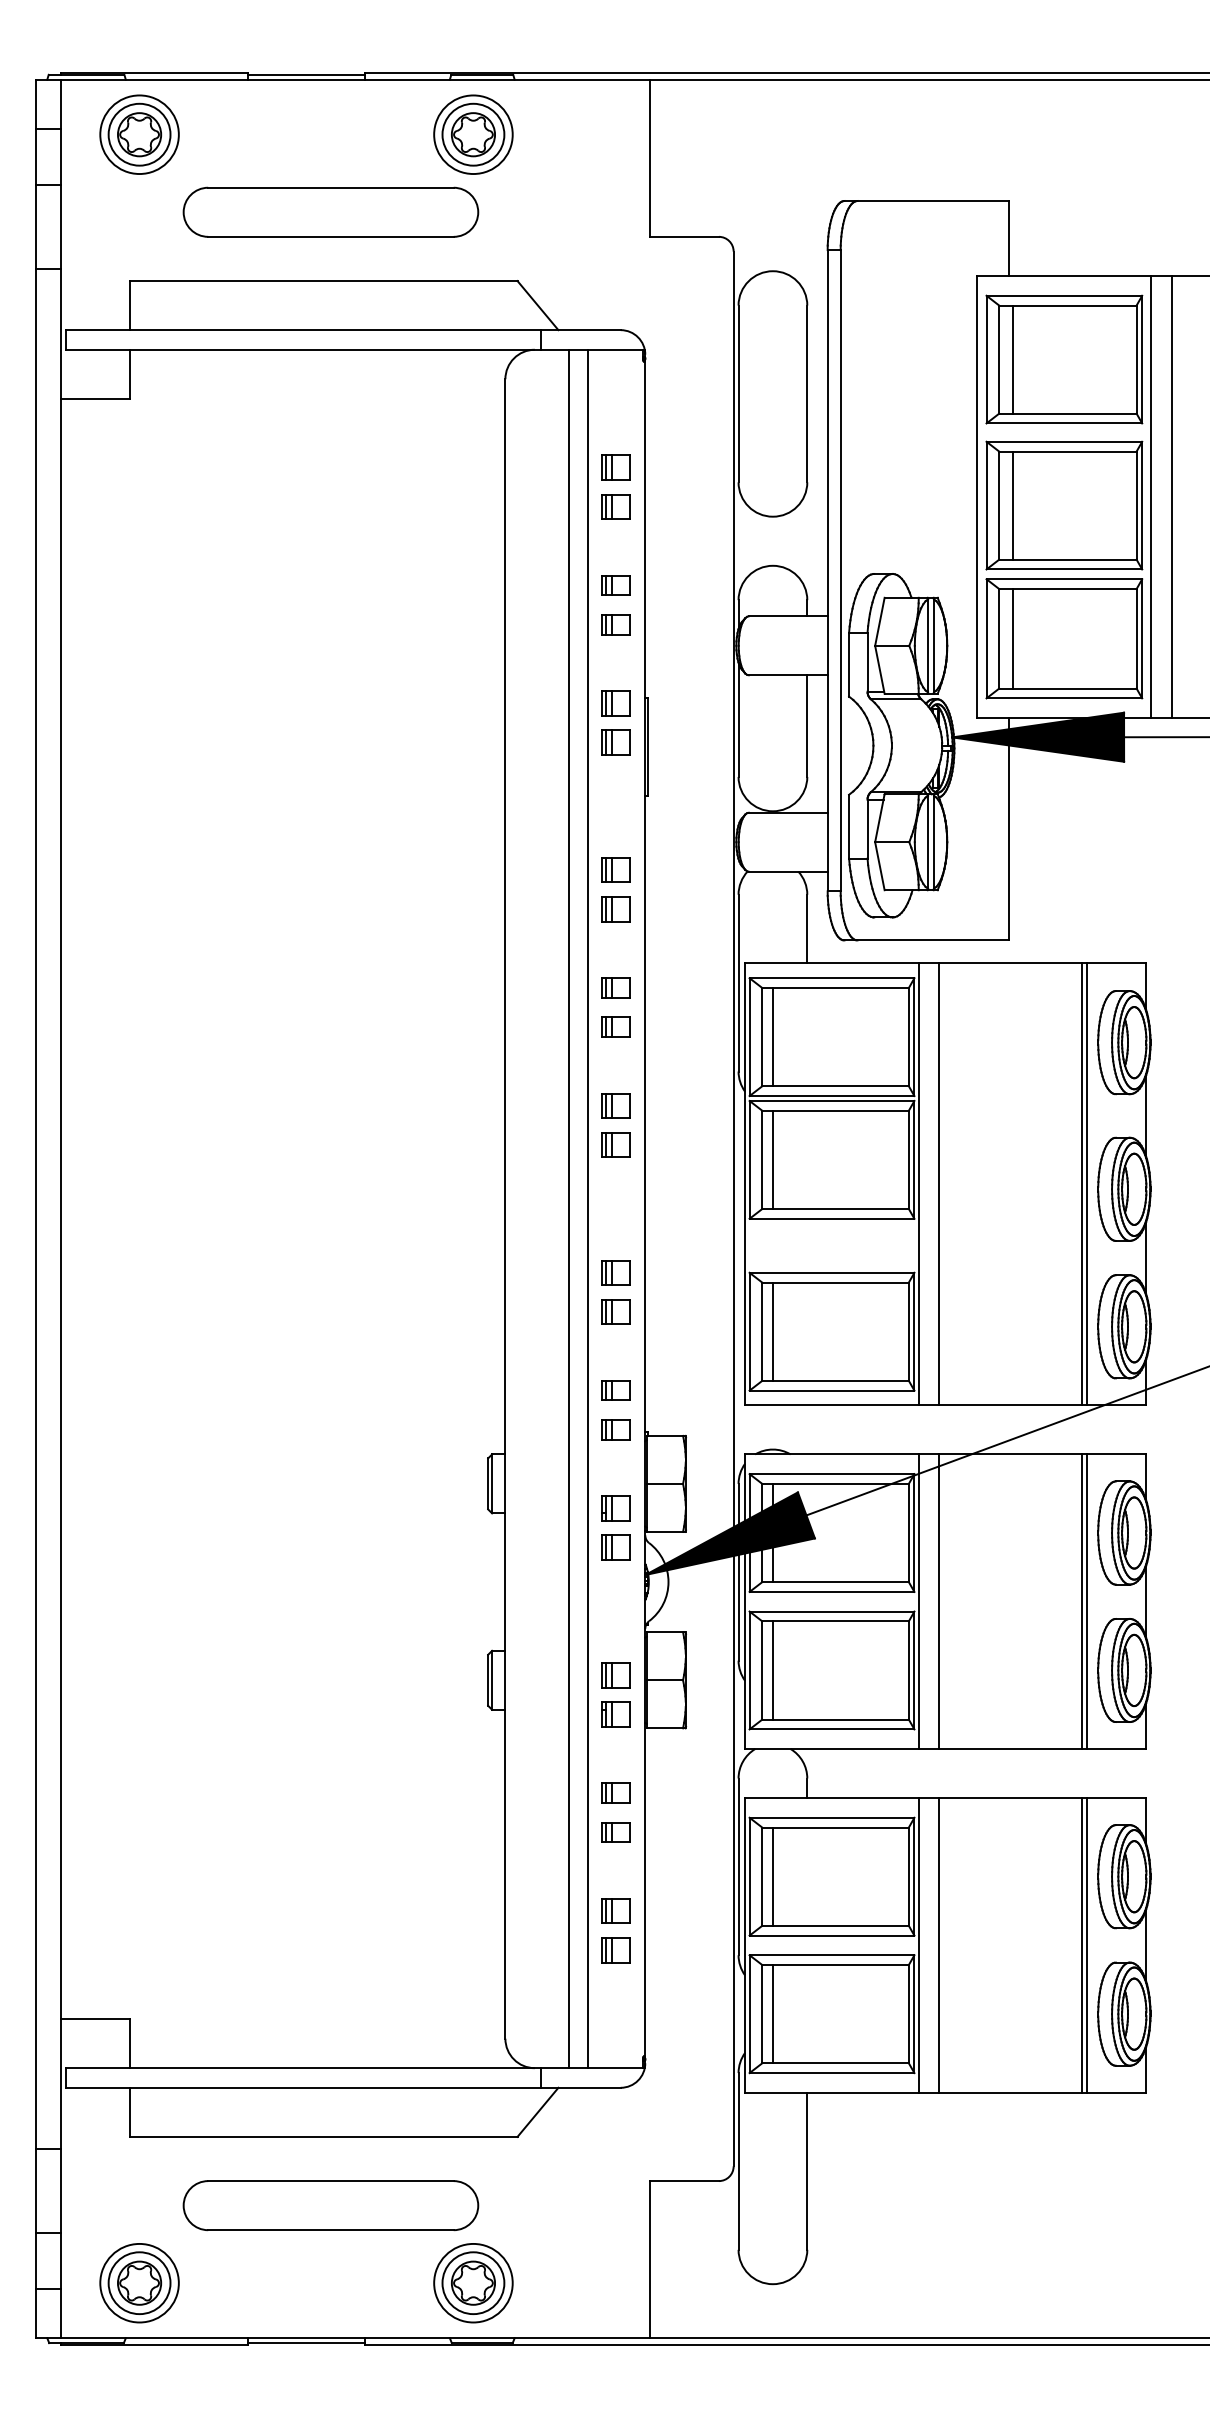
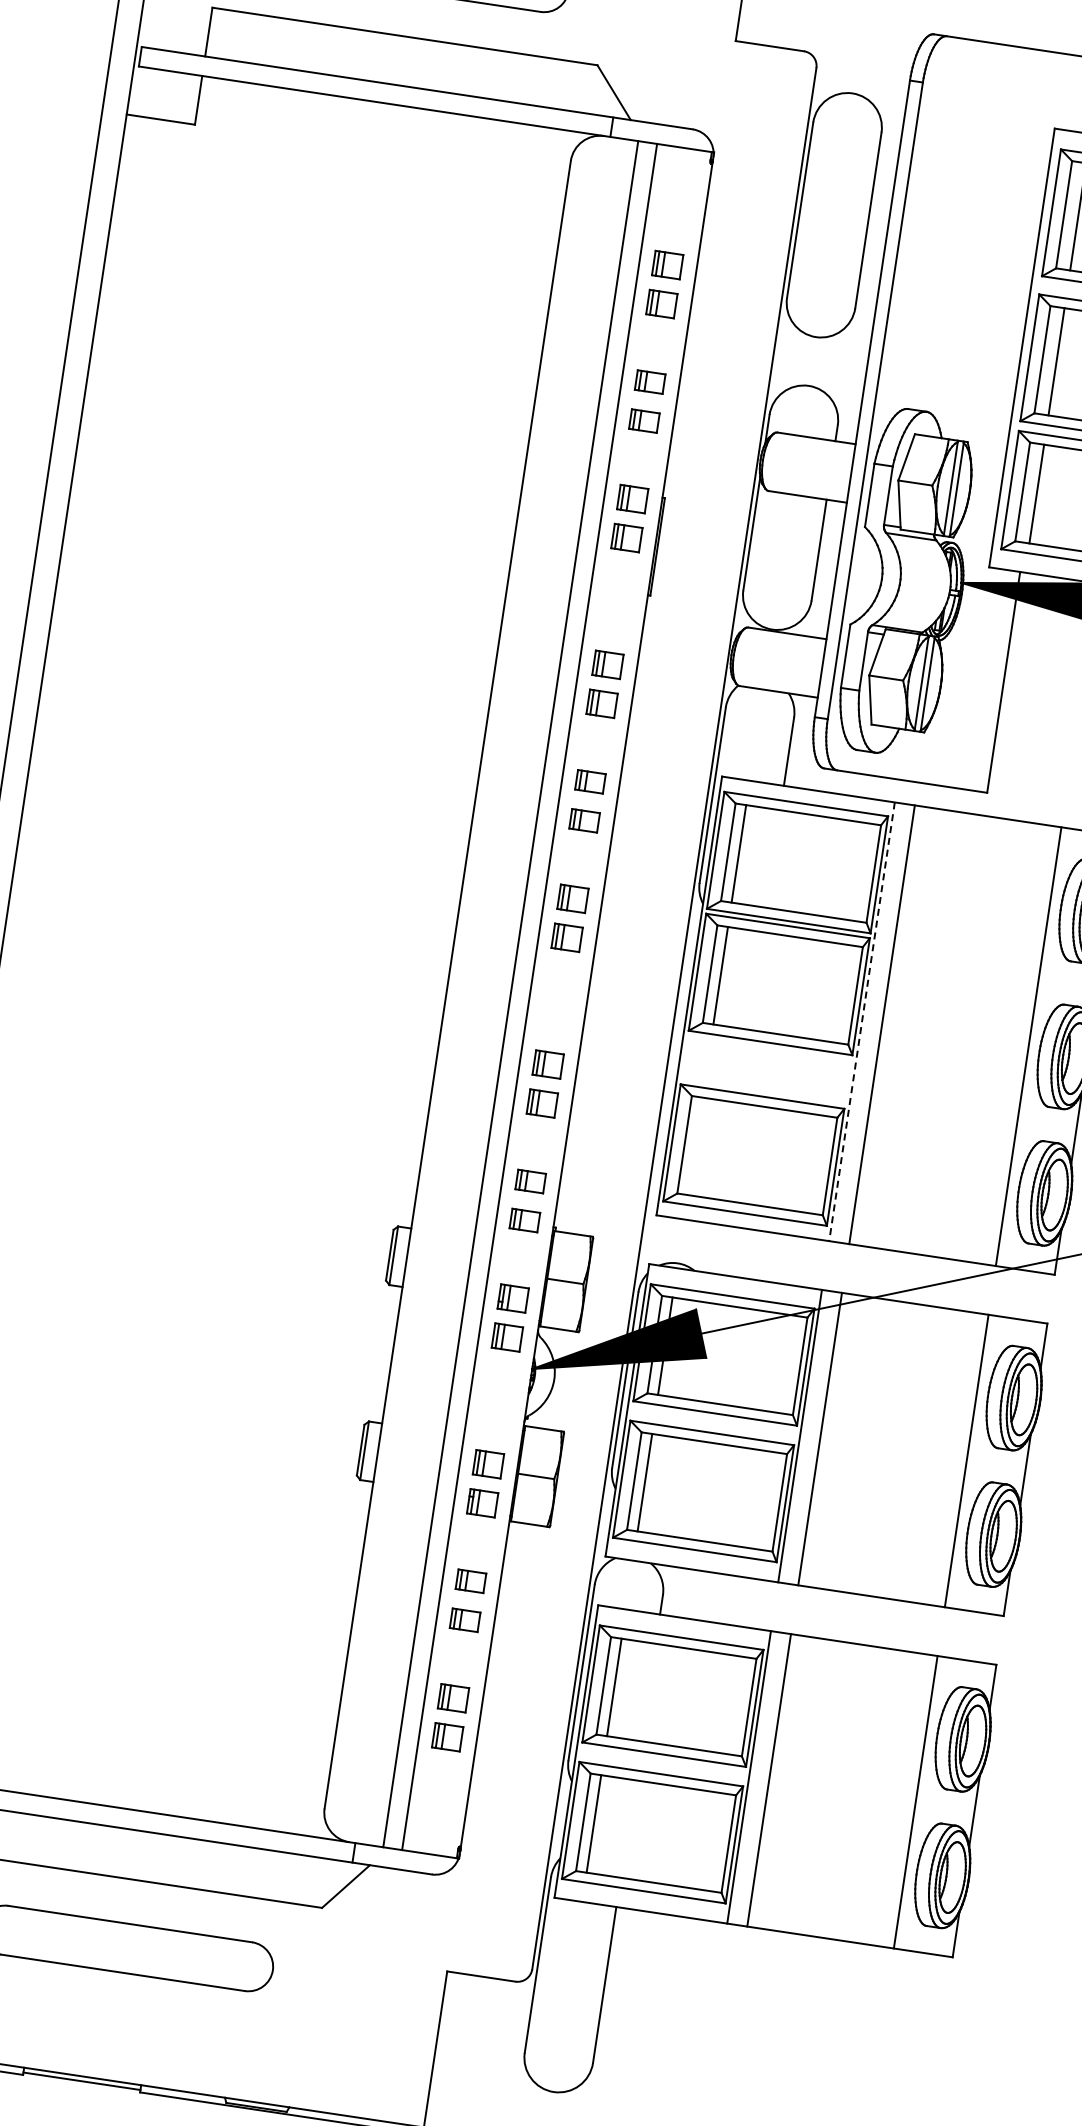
line: (919, 1184) -> (862, 1021), solid -> dashed
line: (1082, 1184) -> (1024, 1046), removed
line: (772, 1331) -> (694, 1146), removed
line: (1082, 1601) -> (962, 1460), removed
line: (1082, 1945) -> (911, 1801), removed
part: (473, 2283) -> (256, 2046), removed

